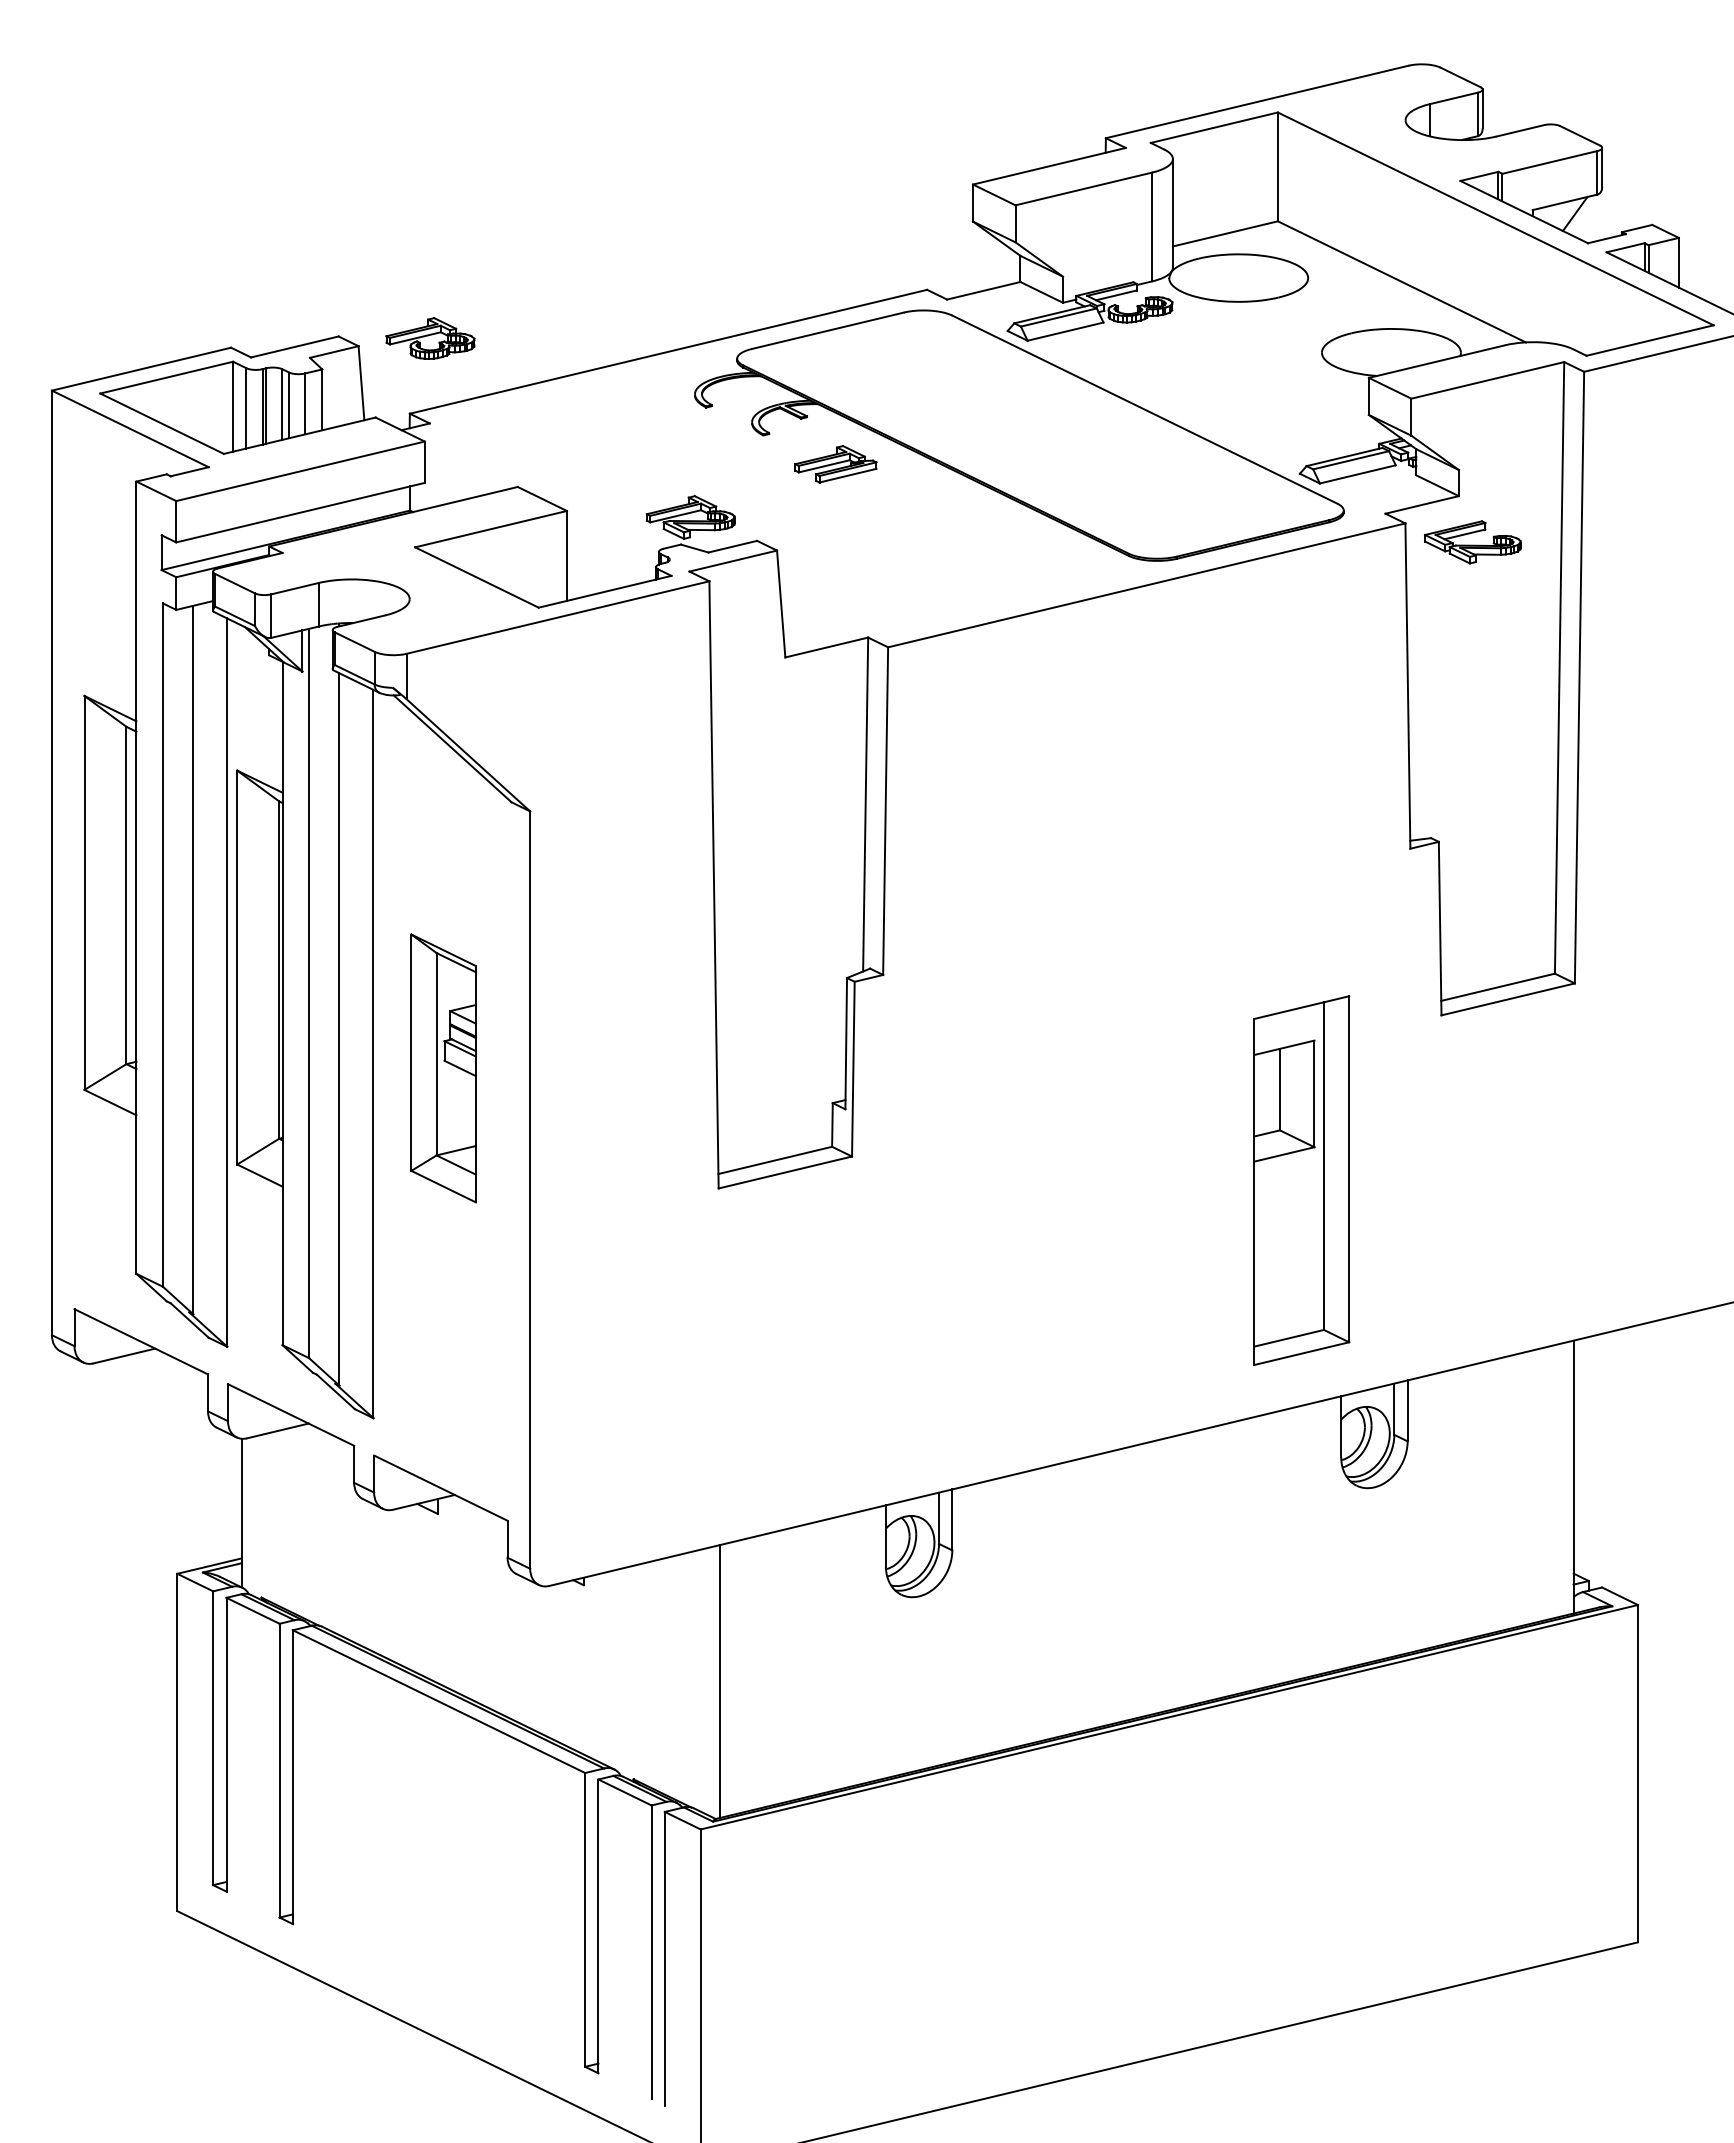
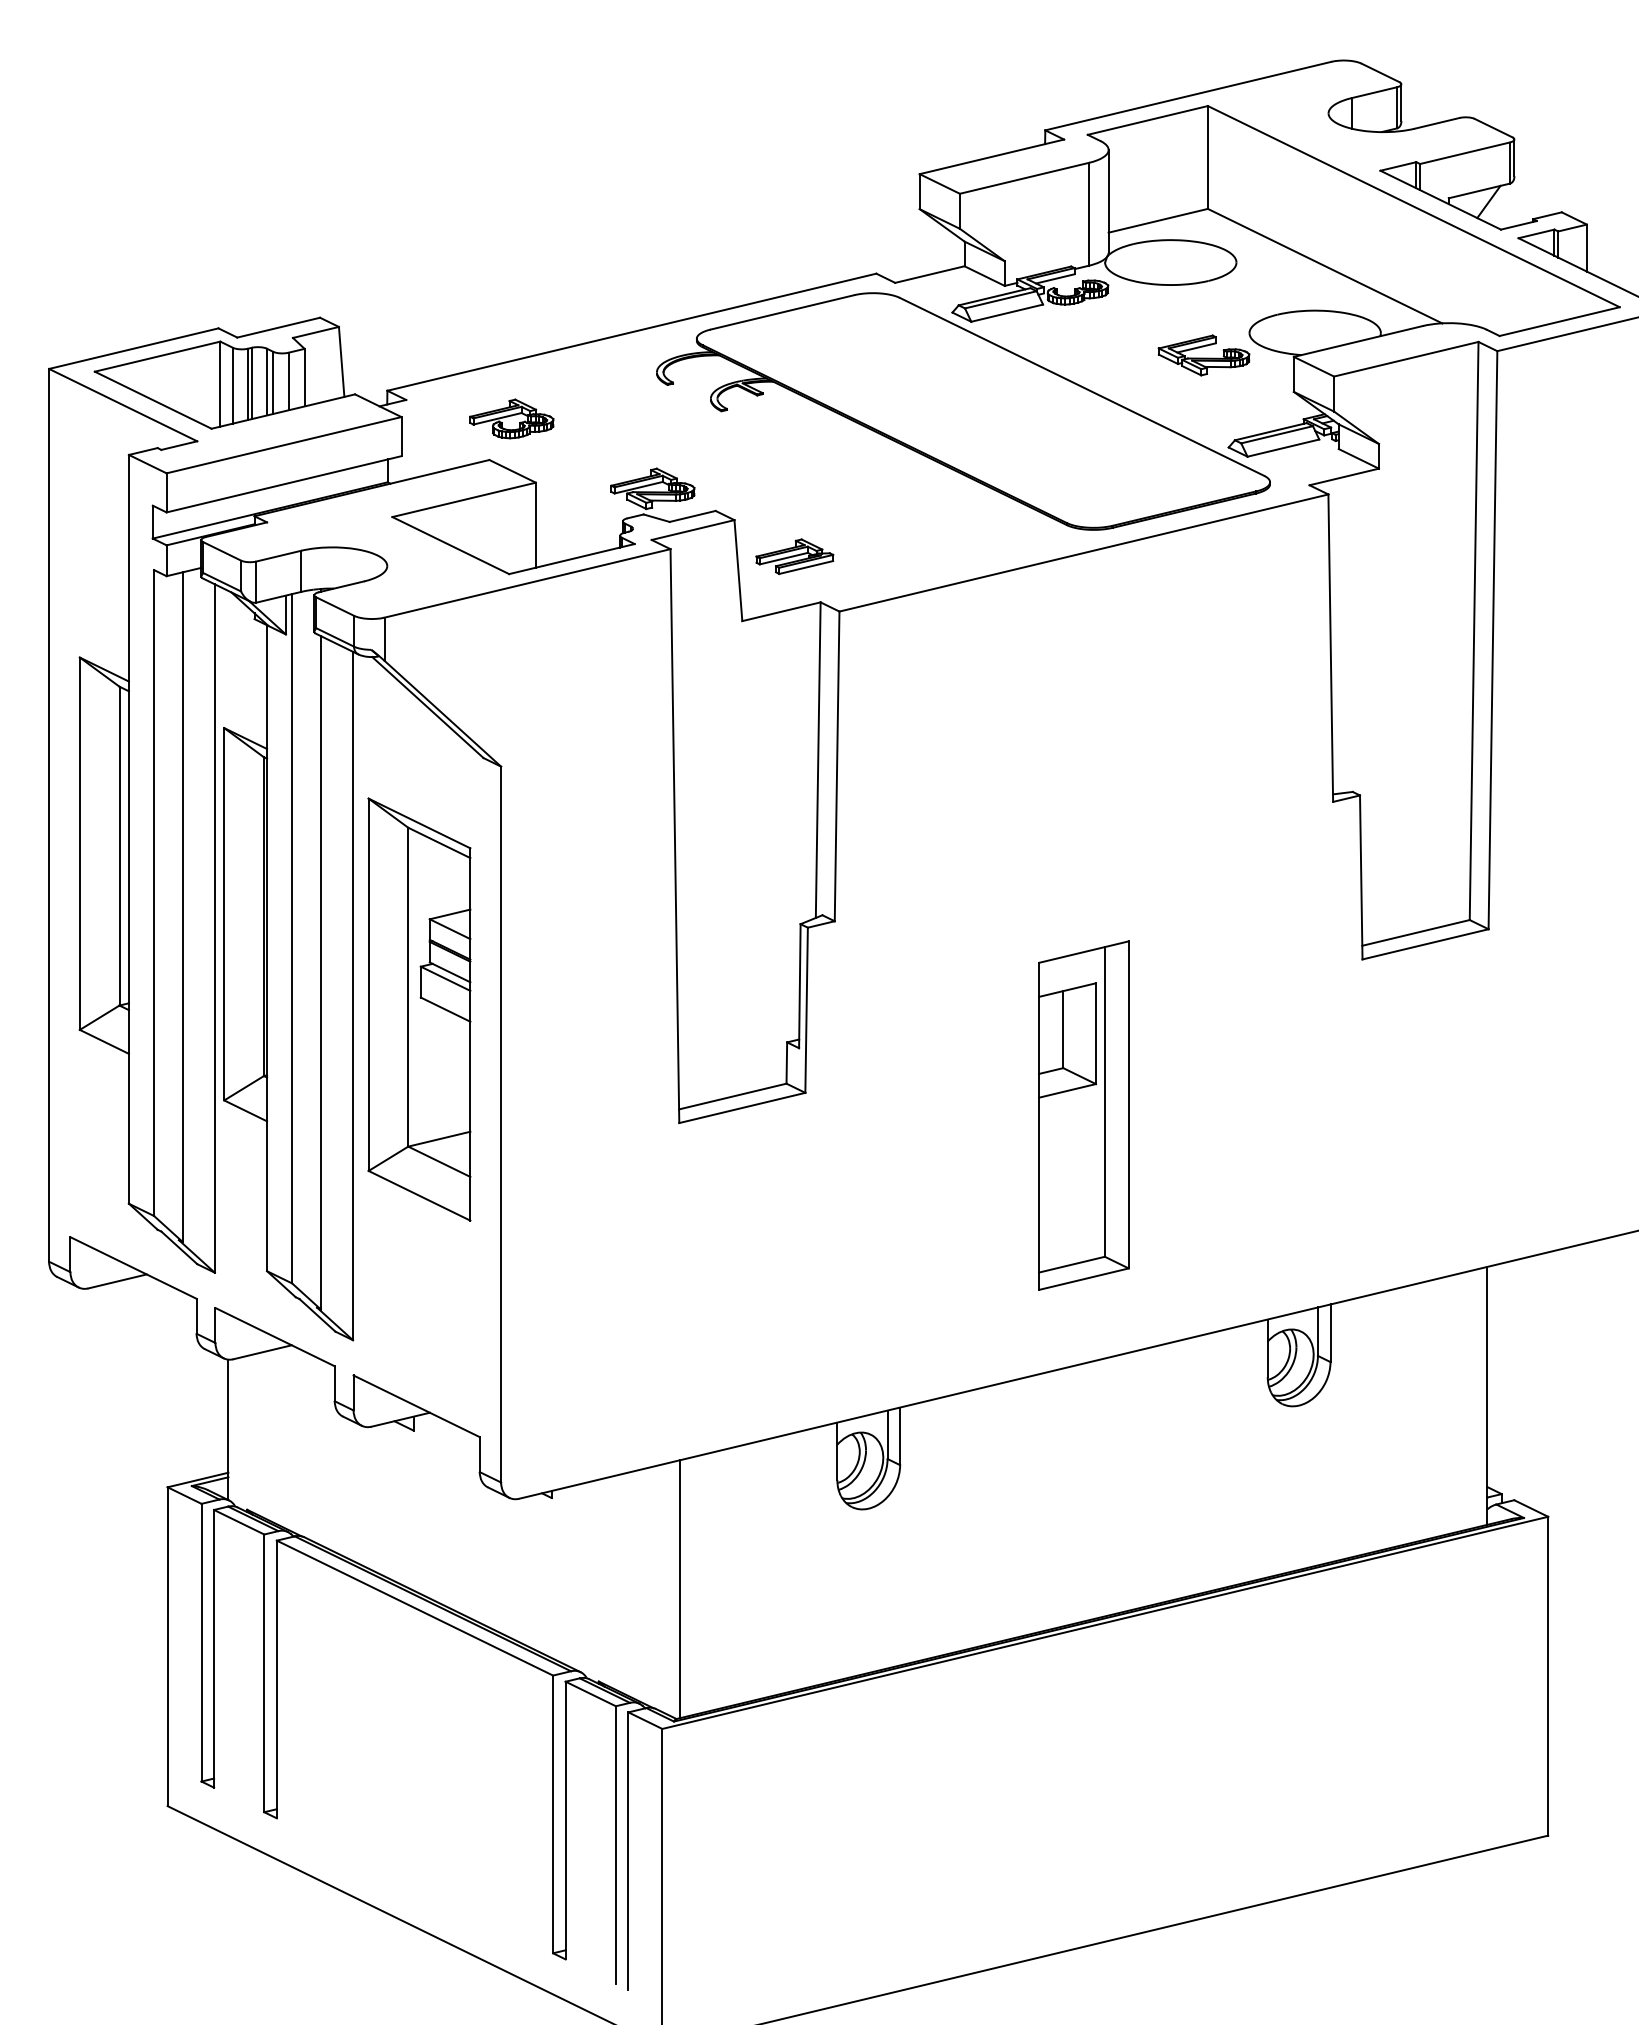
part: (430, 338) -> (511, 418), moved
part: (835, 464) -> (794, 556), moved
part: (1472, 542) -> (1203, 355), moved
part: (443, 1068) -> (419, 1009), size x1.67
part: (1301, 1180) -> (1083, 1115), moved

